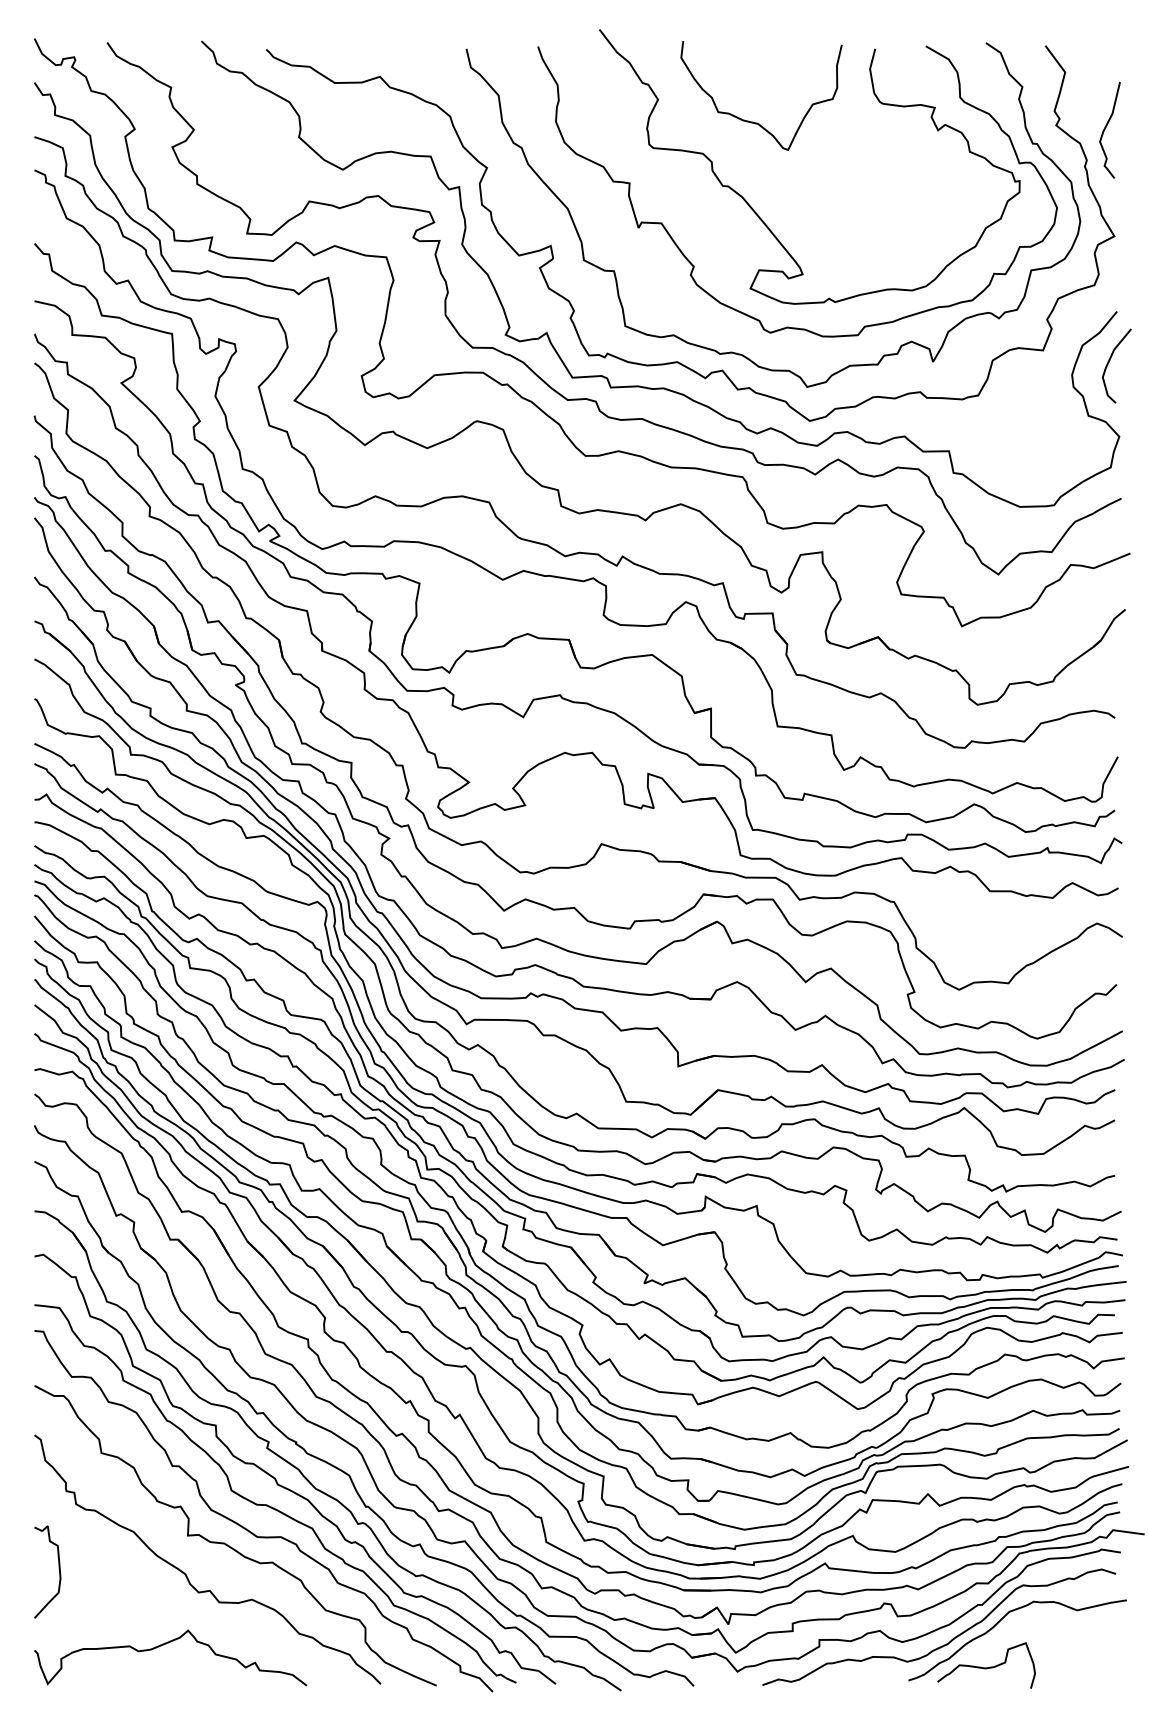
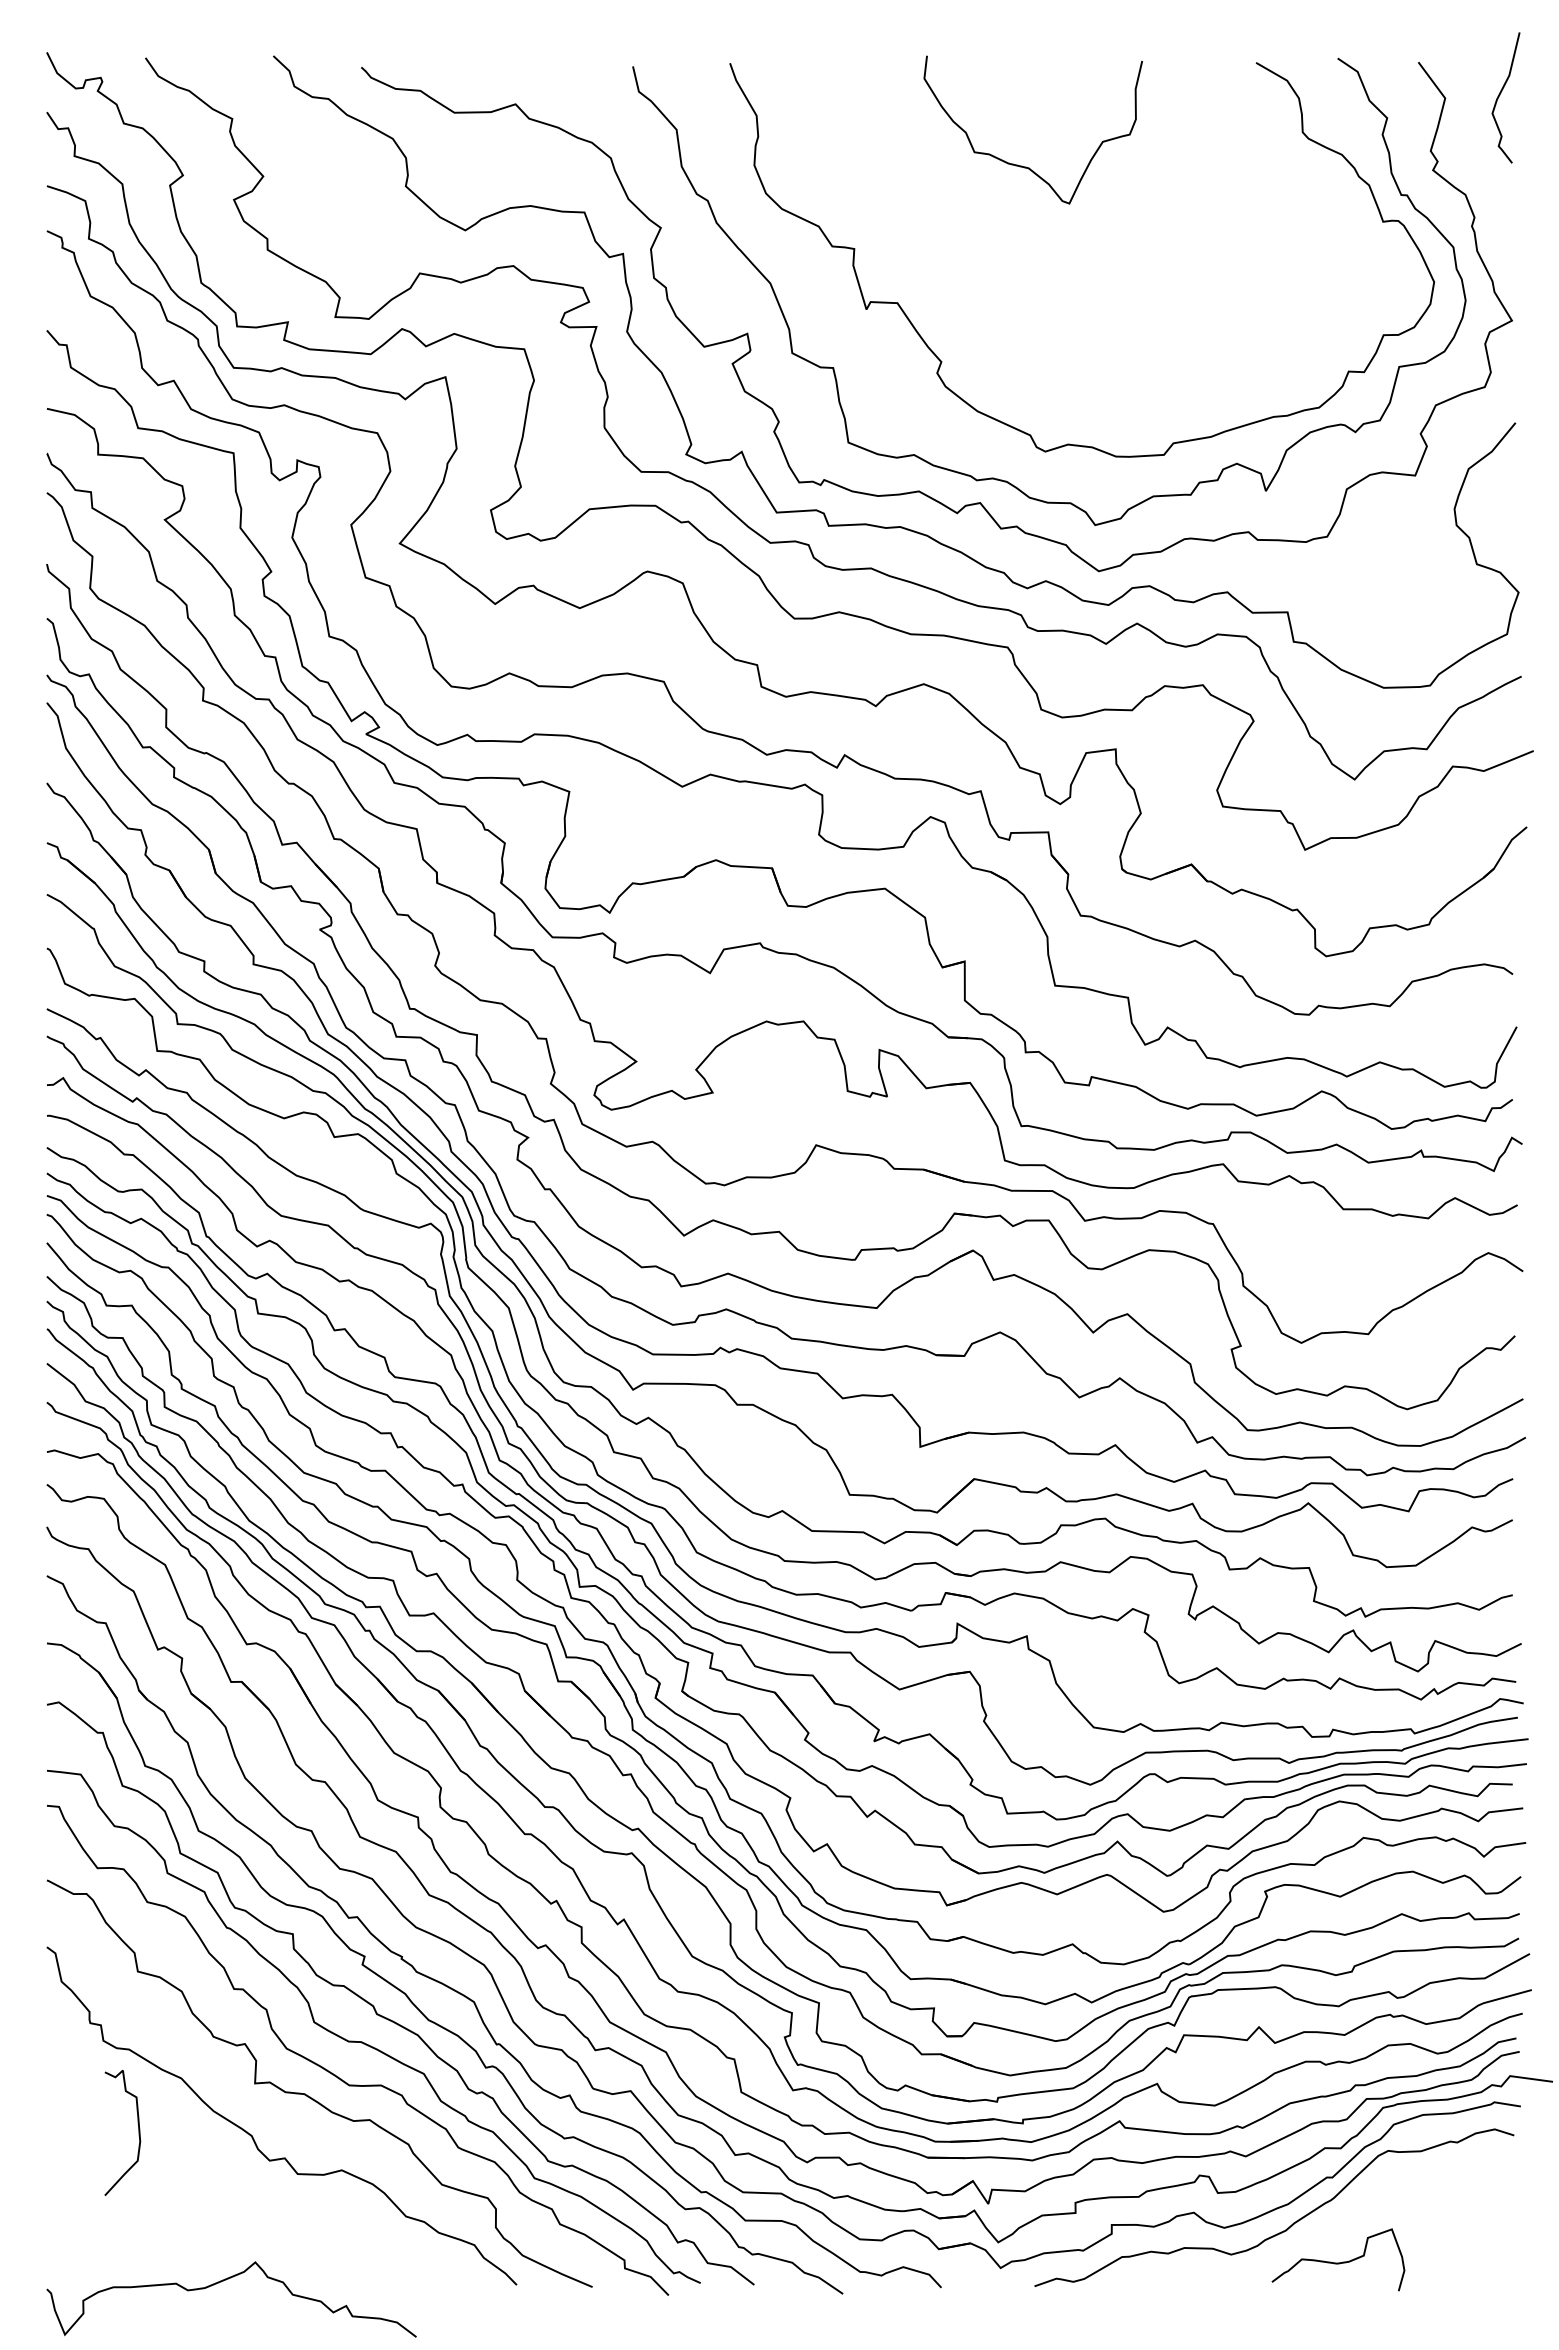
curve: (1105, 128) -> (1500, 95), moved
curve: (755, 211) -> (1025, 287), removed
curve: (1108, 363) -> (1504, 493), removed
curve: (59, 1571) -> (138, 2132), moved
curve: (999, 1621) -> (1356, 2200), removed
curve: (166, 1644) -> (226, 2280), moved

